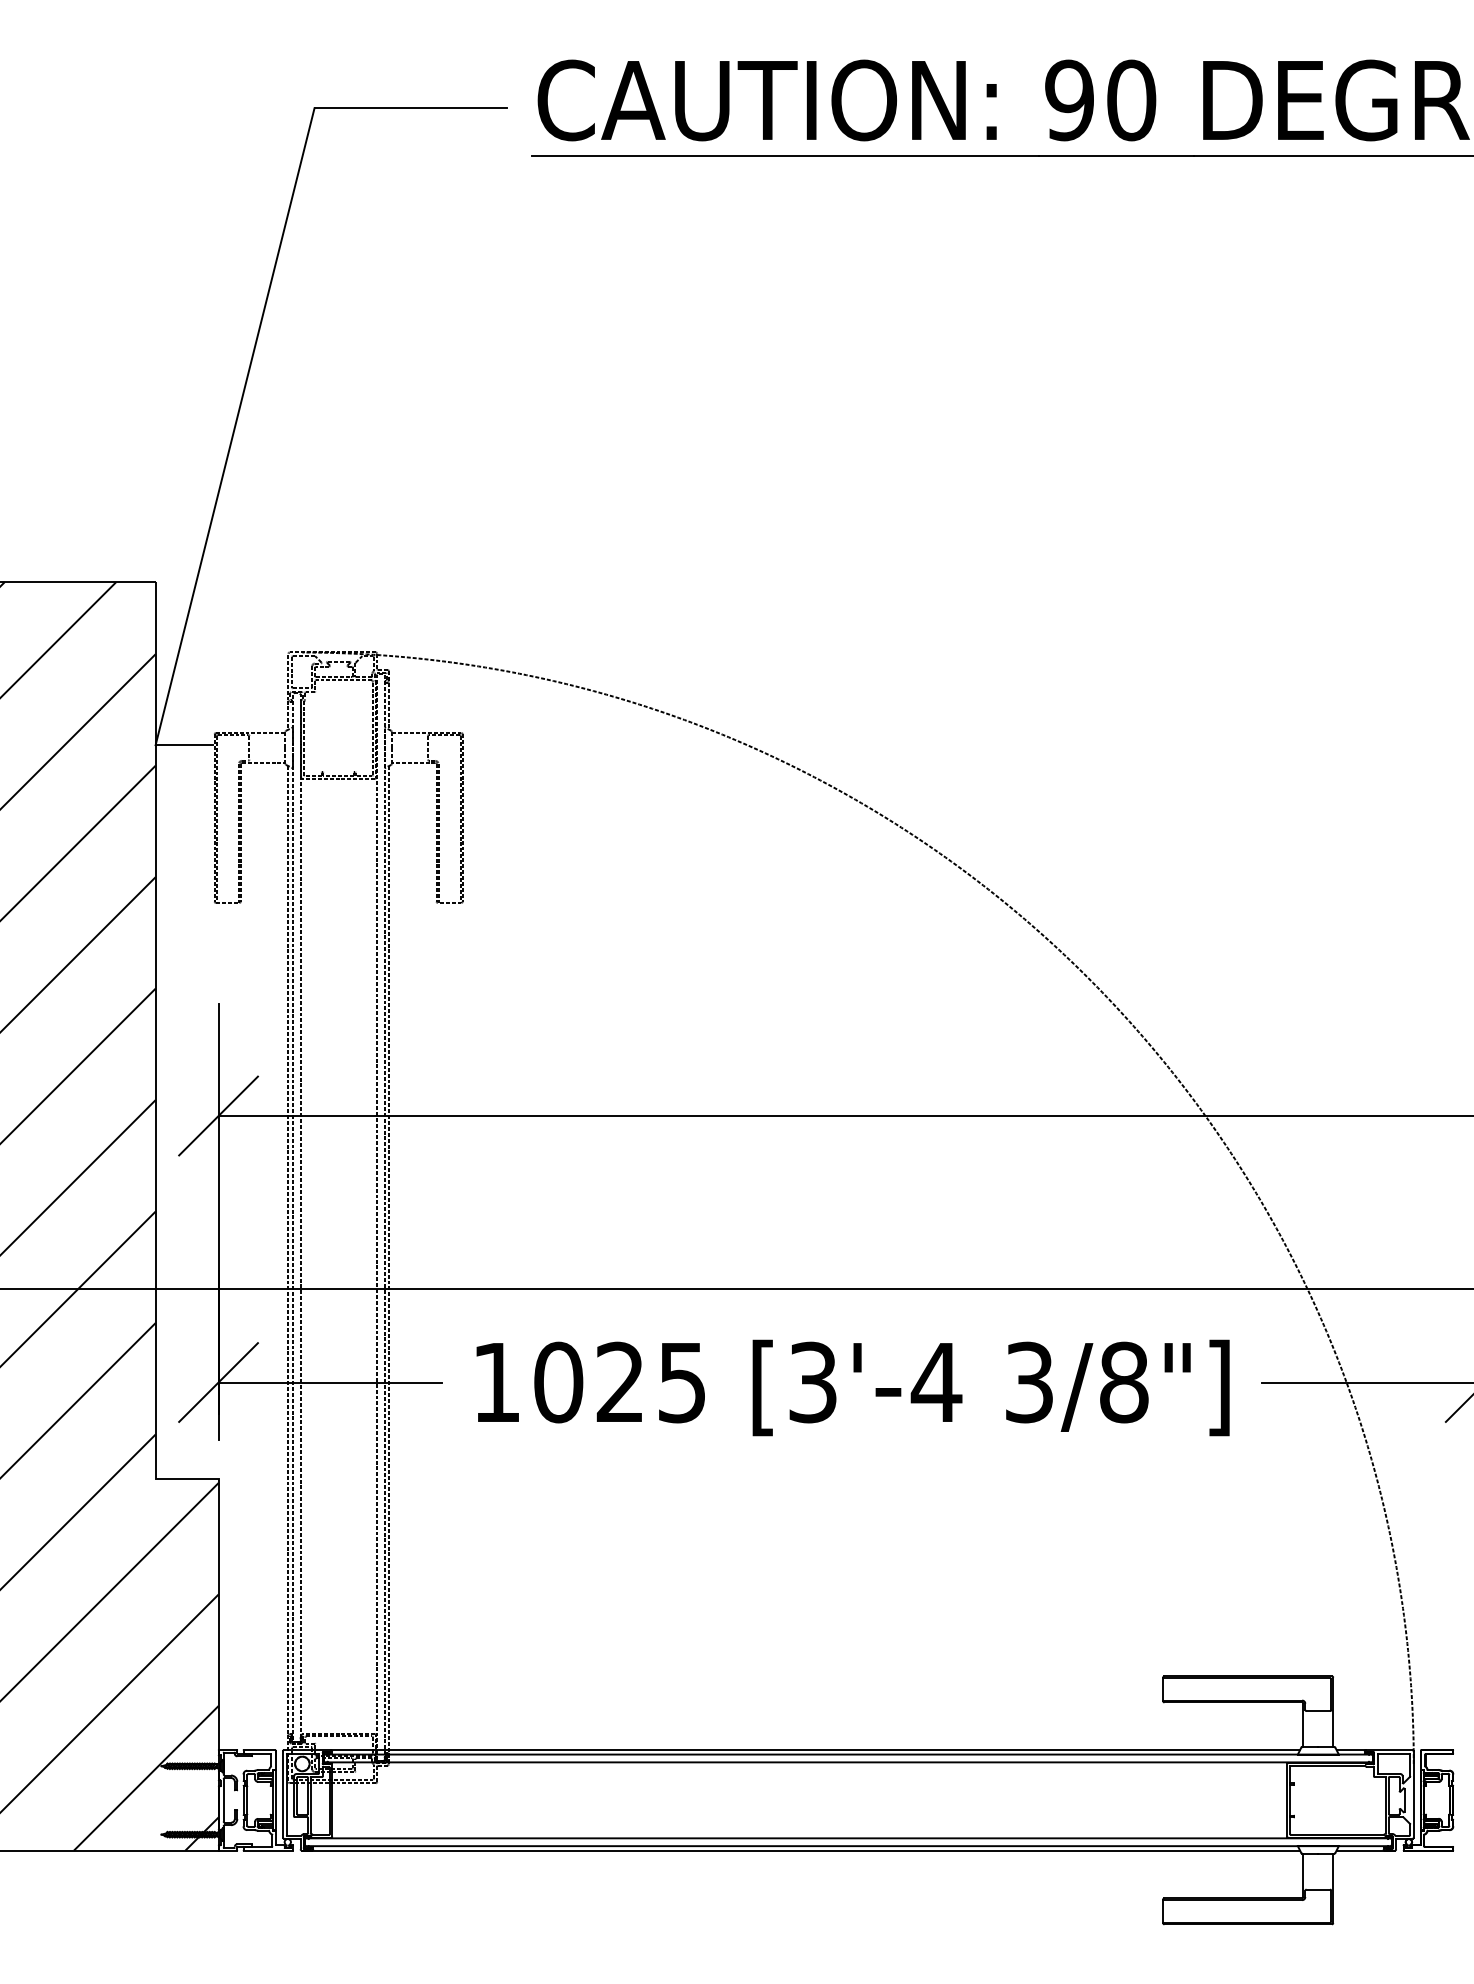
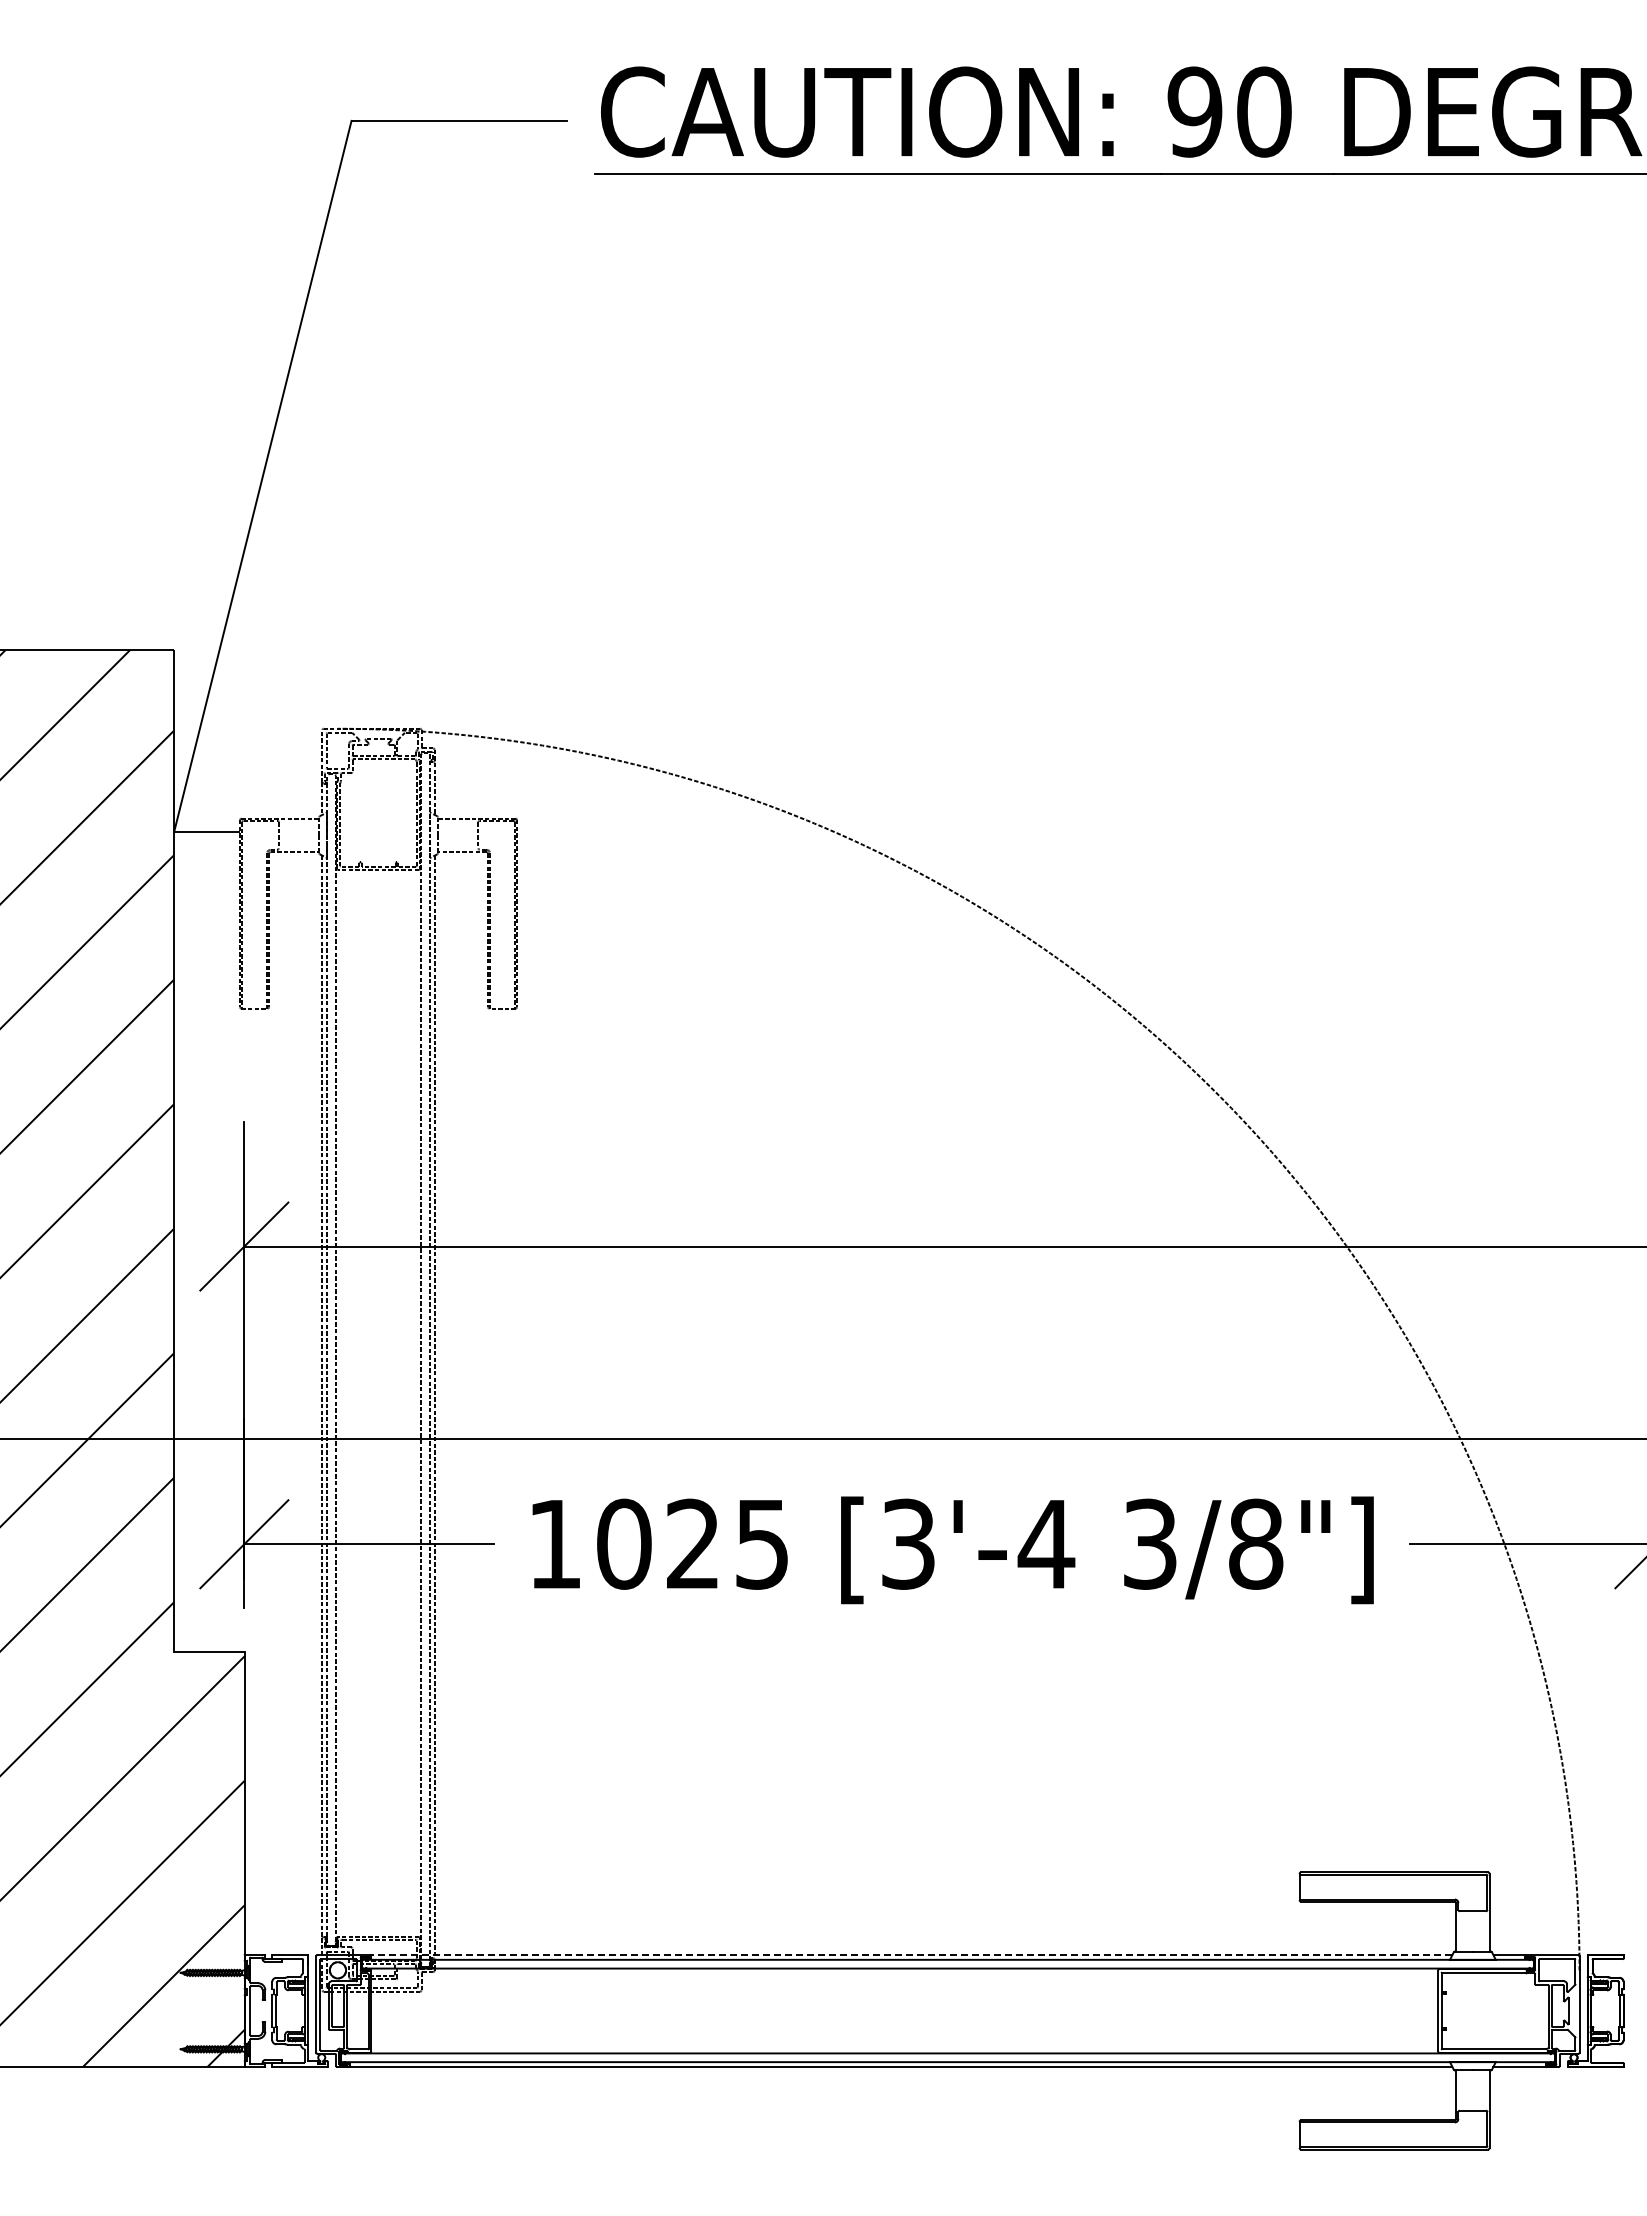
line: (814, 1749) -> (910, 1954), solid -> dashed

